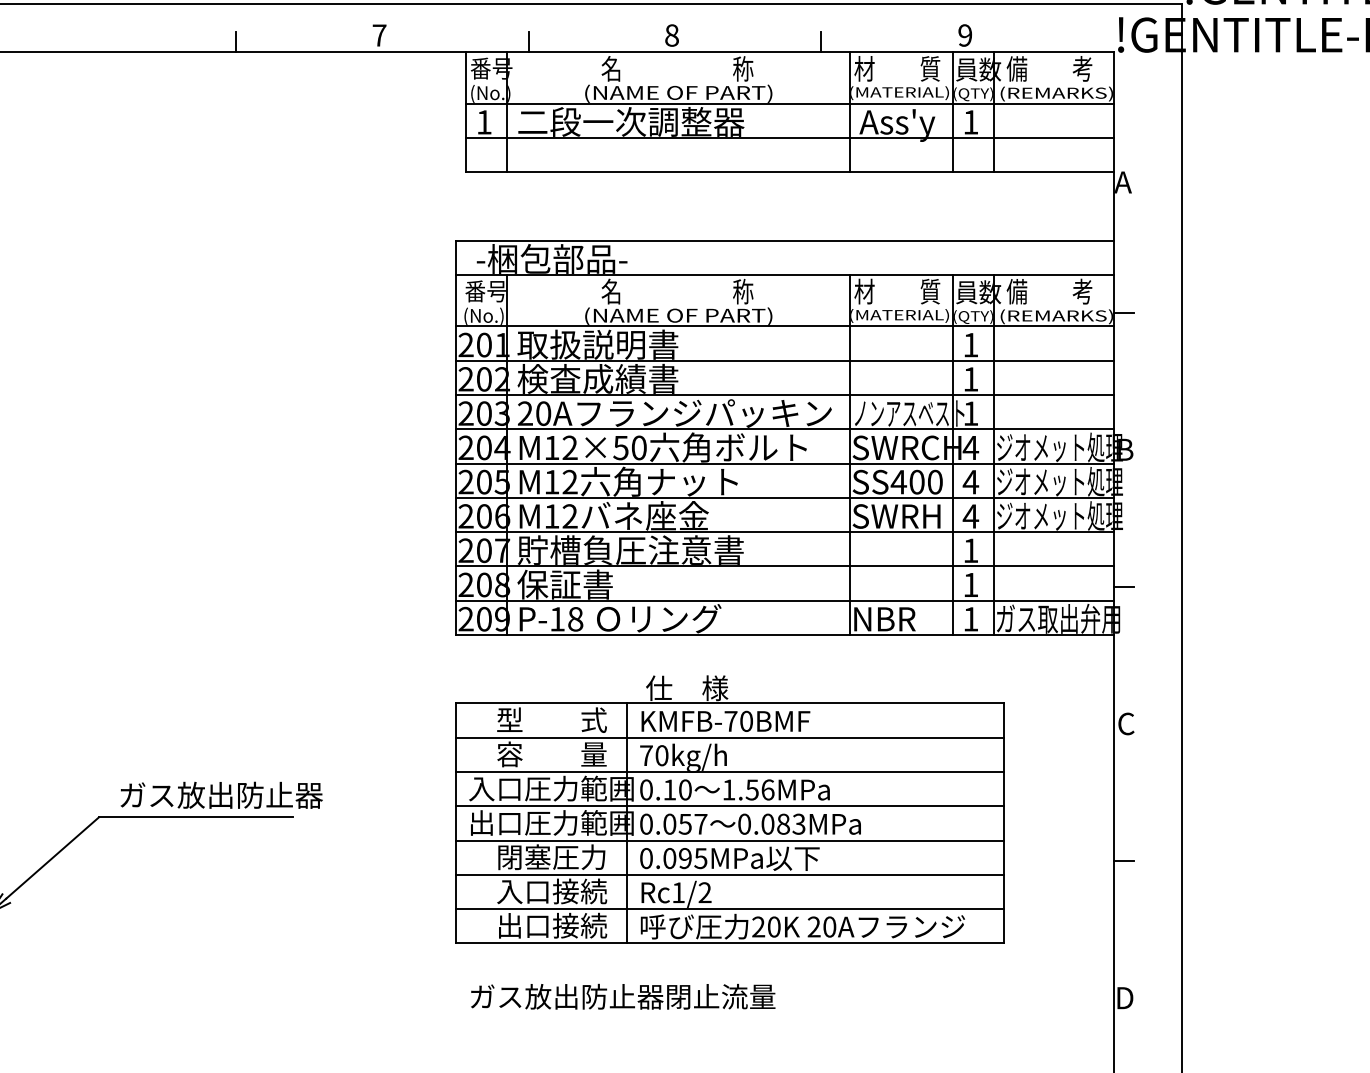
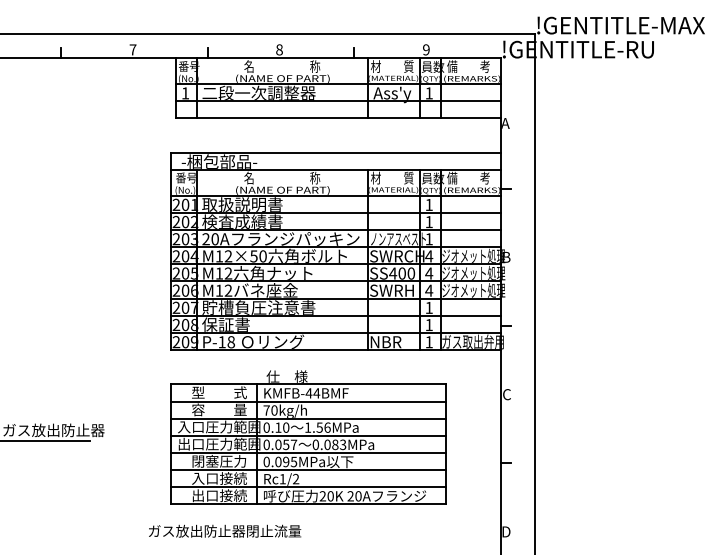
text: (737, 721) -> (312, 393), KMFB-70BMF -> KMFB-44BMF
text: (624, 995) -> (225, 530), moved

